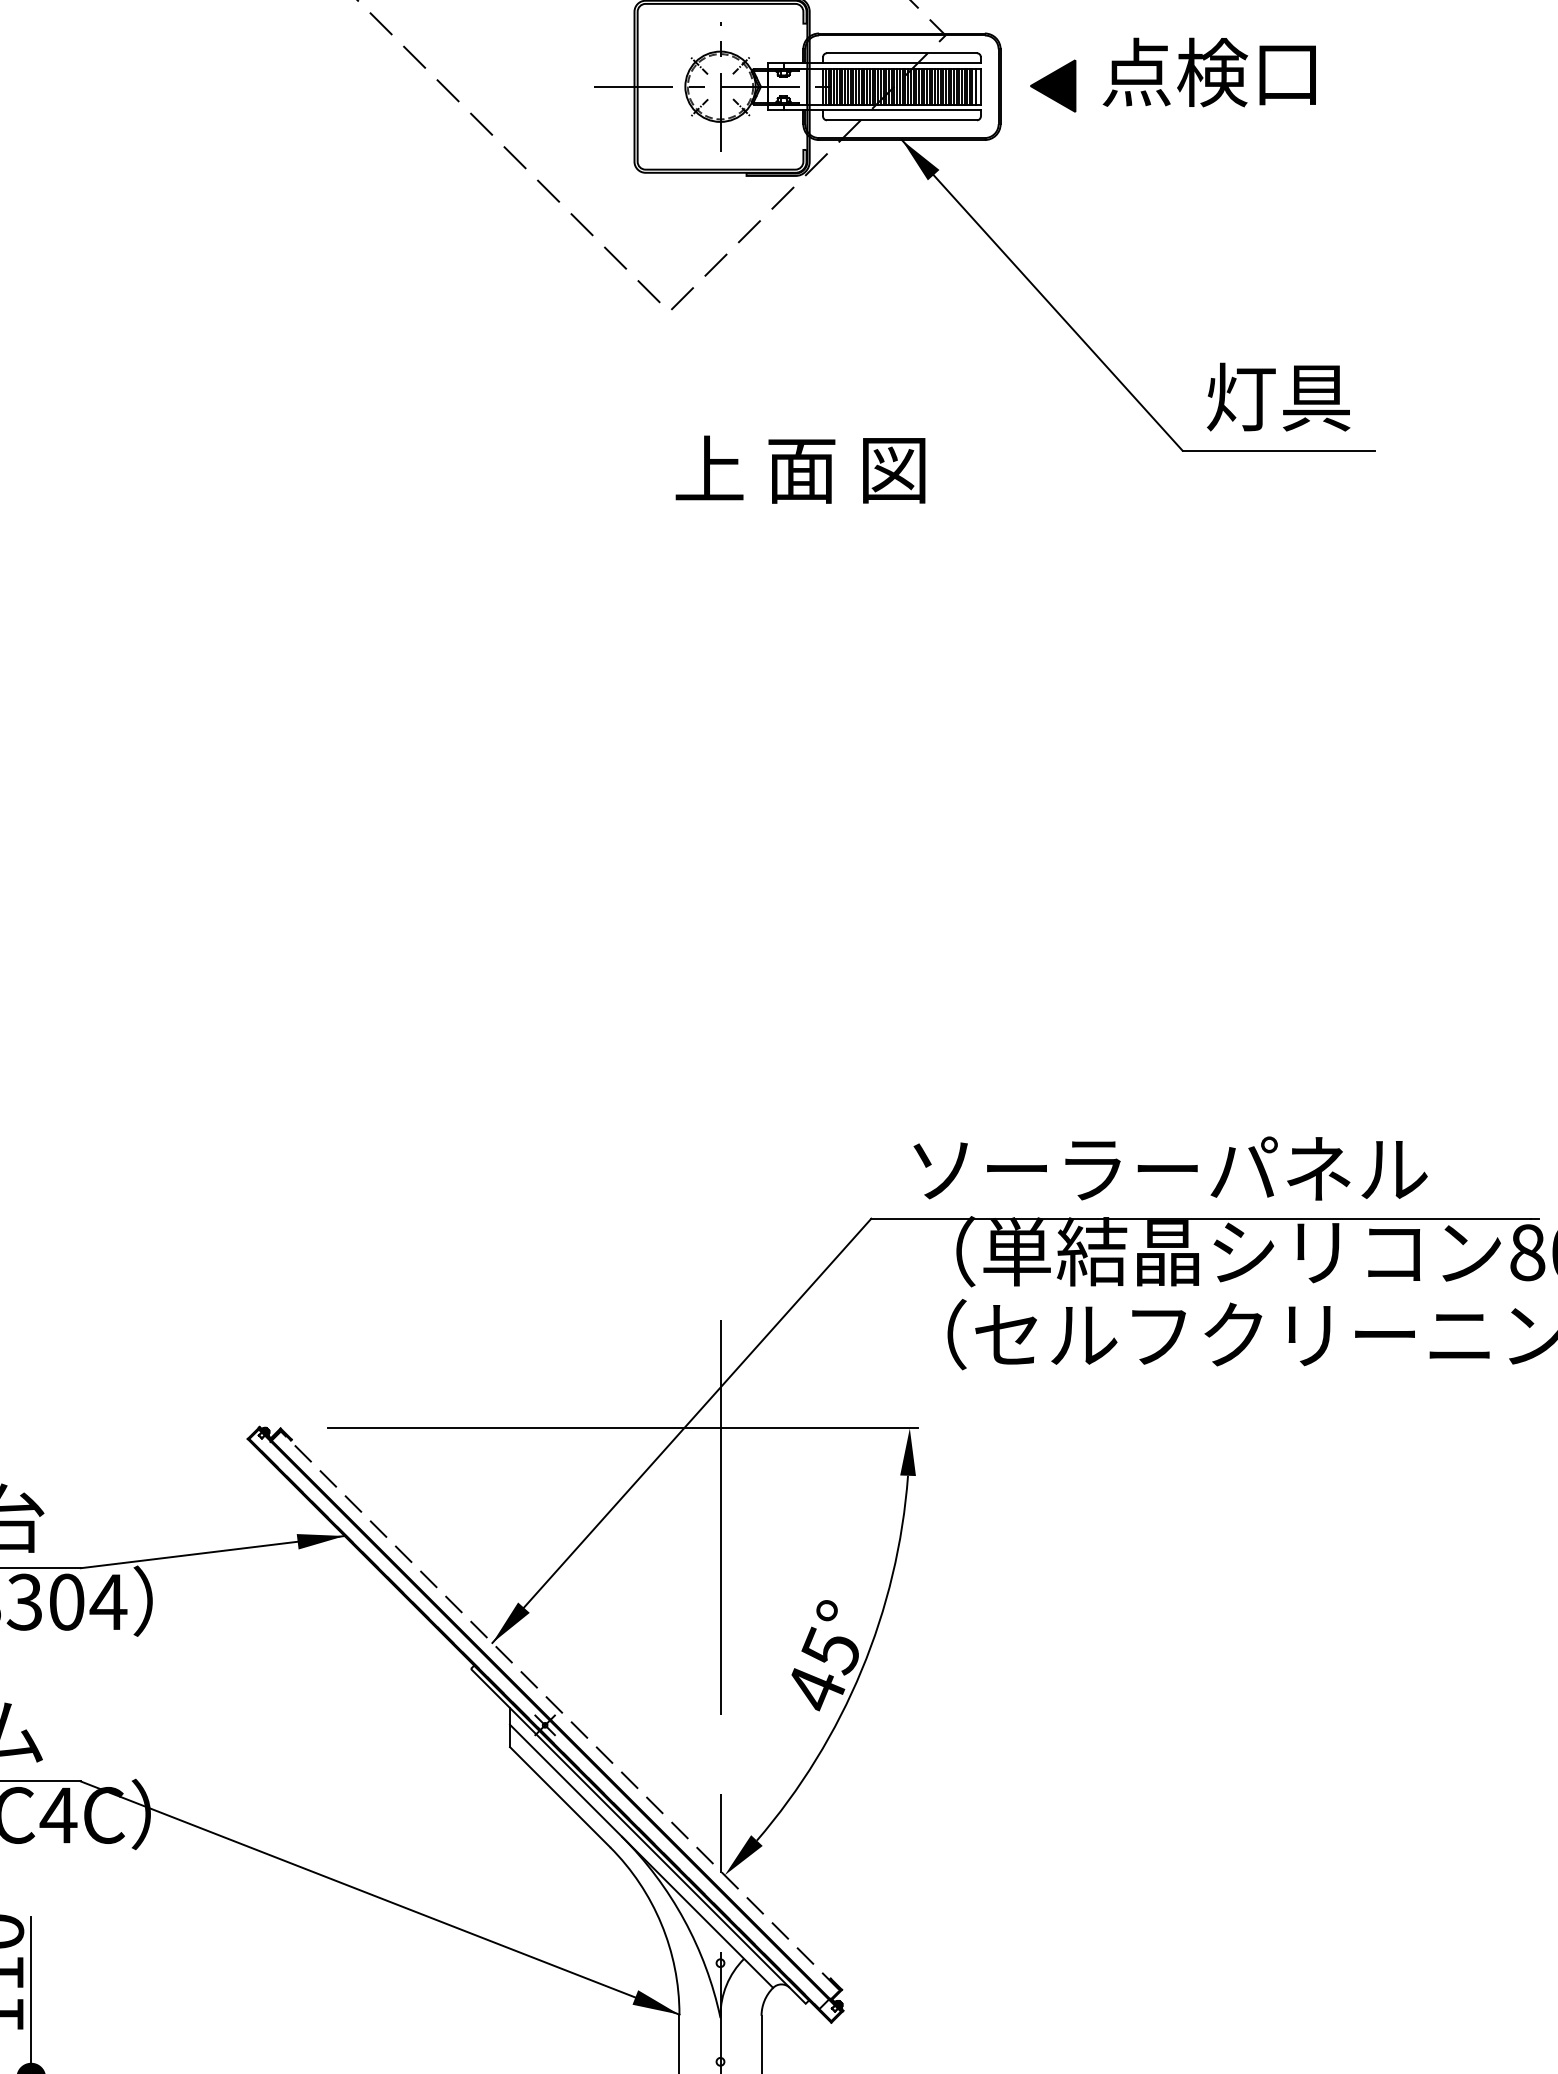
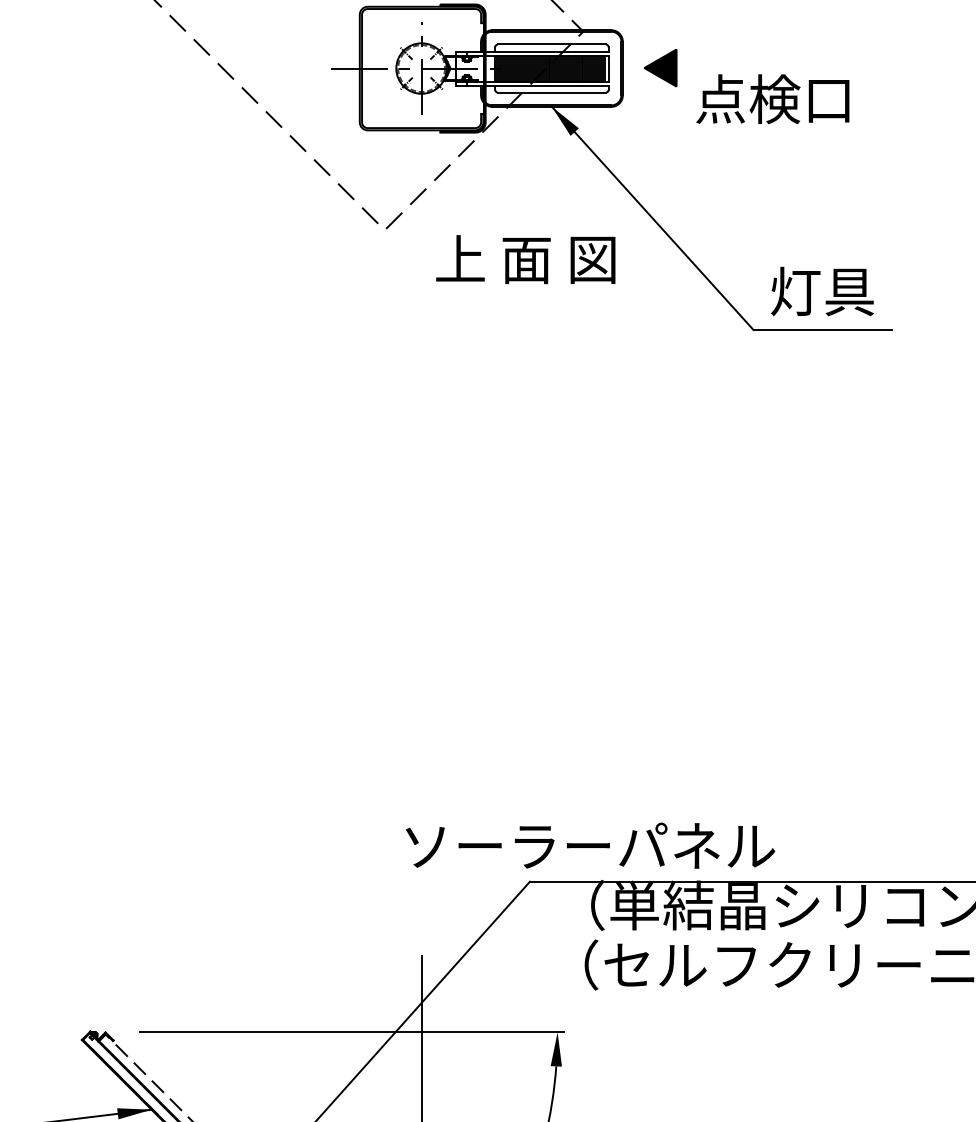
text: (1208, 72) -> (772, 99), moved
text: (800, 469) -> (525, 259), moved
text: (1170, 1168) -> (590, 845), moved

